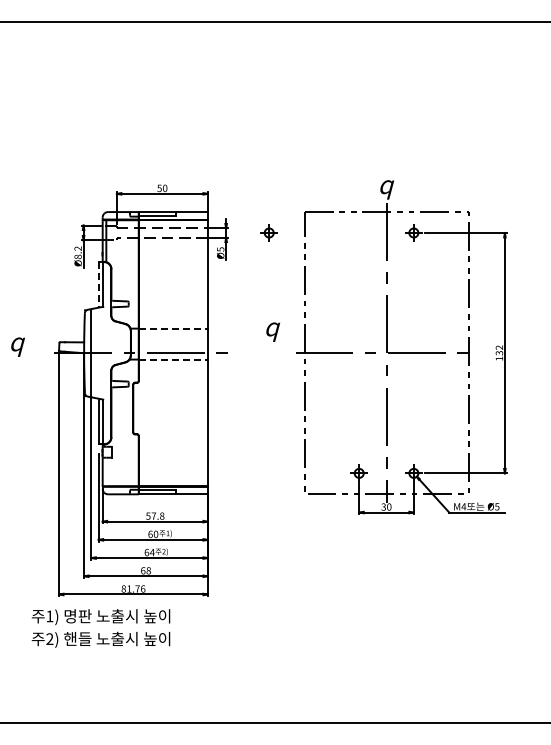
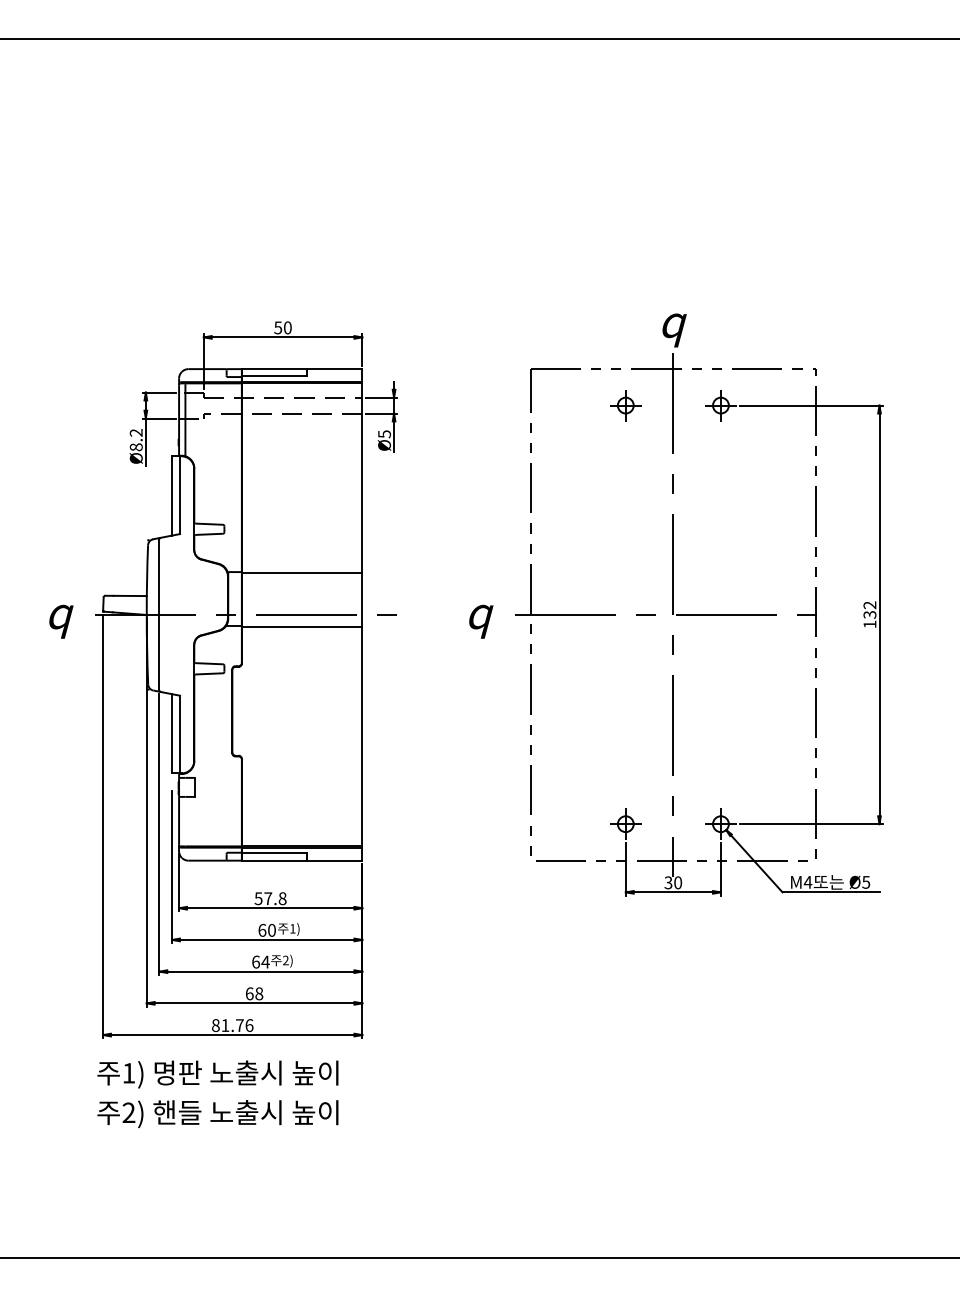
part: (268, 232) -> (624, 404), moved
line: (98, 284) -> (171, 495), dashed -> solid
line: (173, 329) -> (302, 573), dashed -> solid
text: (272, 331) -> (480, 620), moved
text: (17, 346) -> (60, 620), moved
line: (173, 360) -> (302, 627), dashed -> solid
text: (100, 628) -> (217, 1094), moved

